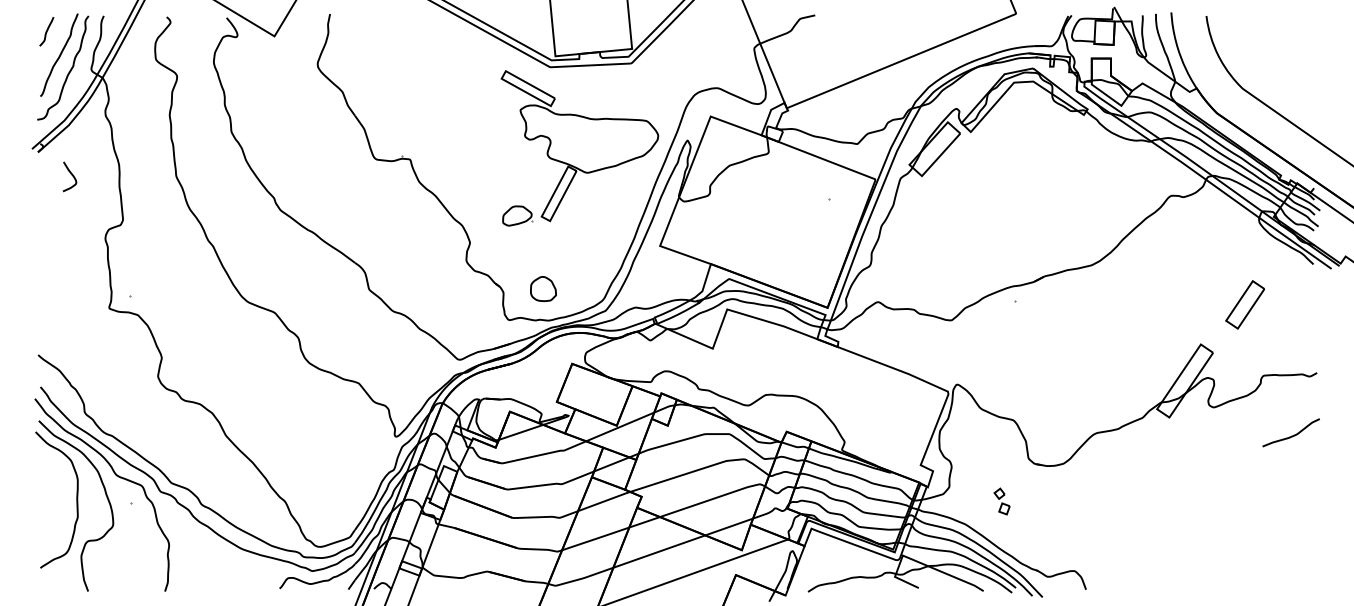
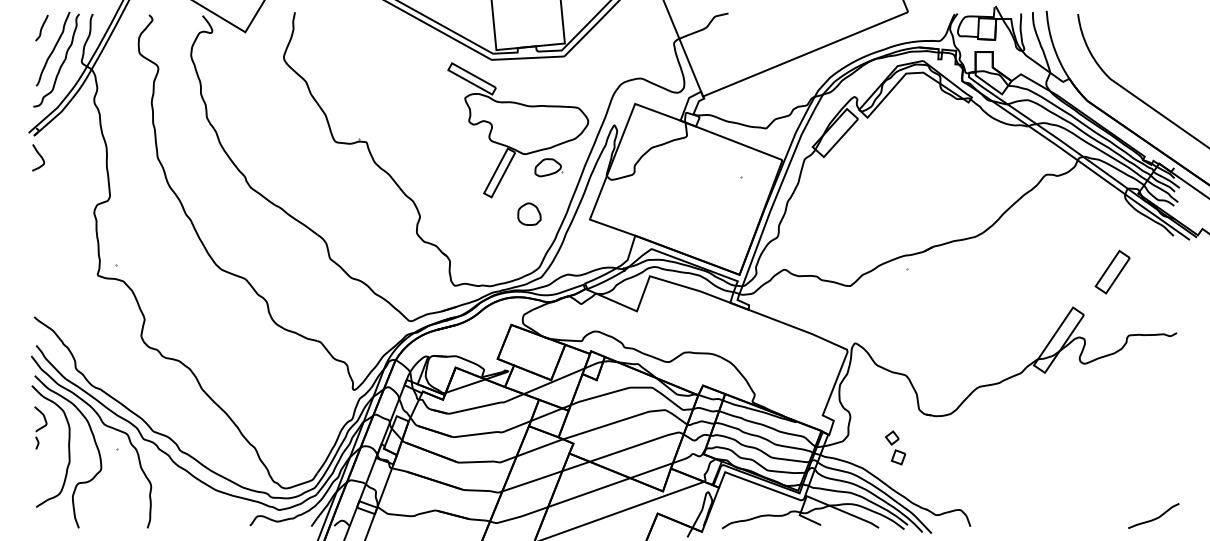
curve: (70, 174) -> (38, 155), moved
part: (517, 215) -> (548, 167), moved
part: (543, 288) -> (529, 213), moved
curve: (1291, 435) -> (1154, 518), moved
part: (45, 479) -> (40, 428), added
part: (1001, 501) -> (894, 447), size x1.43

